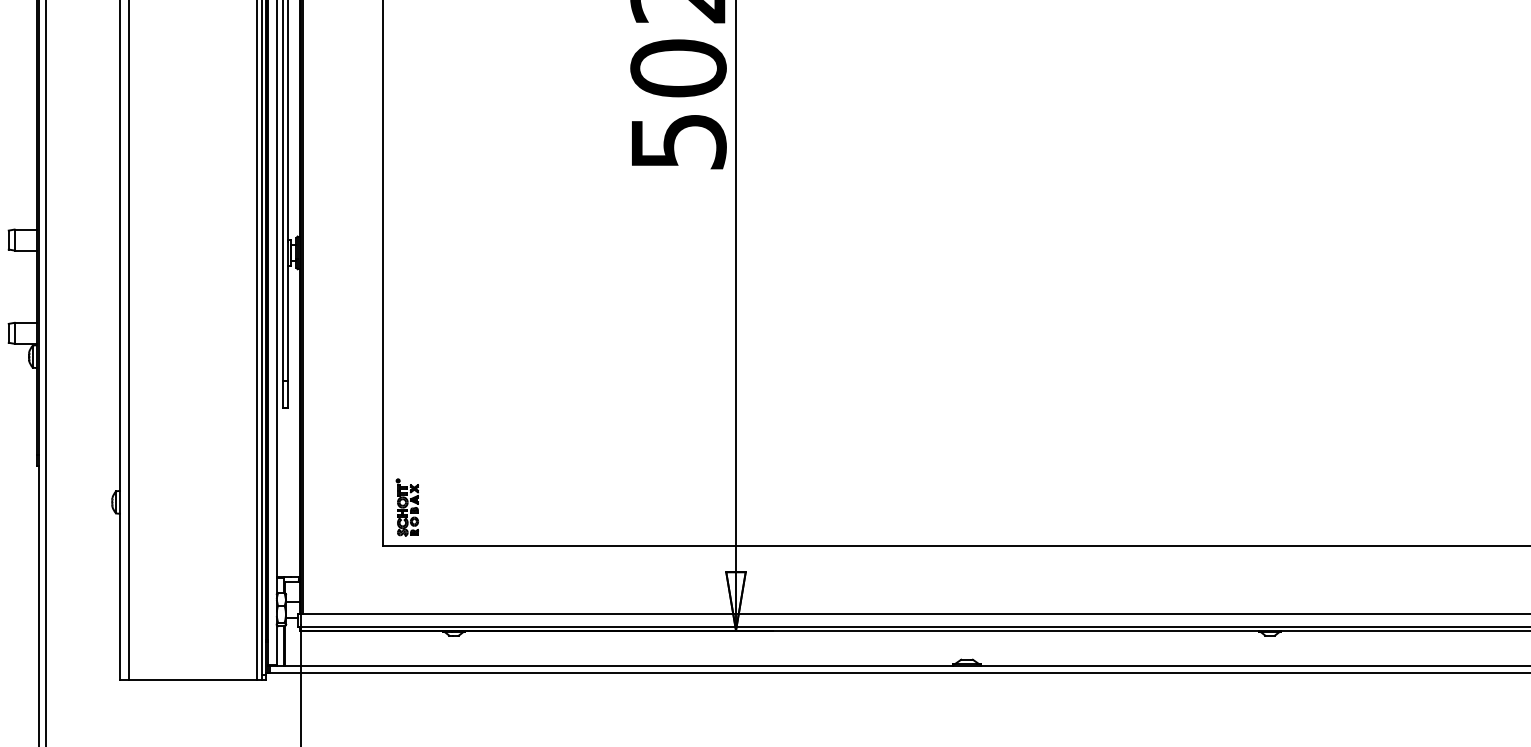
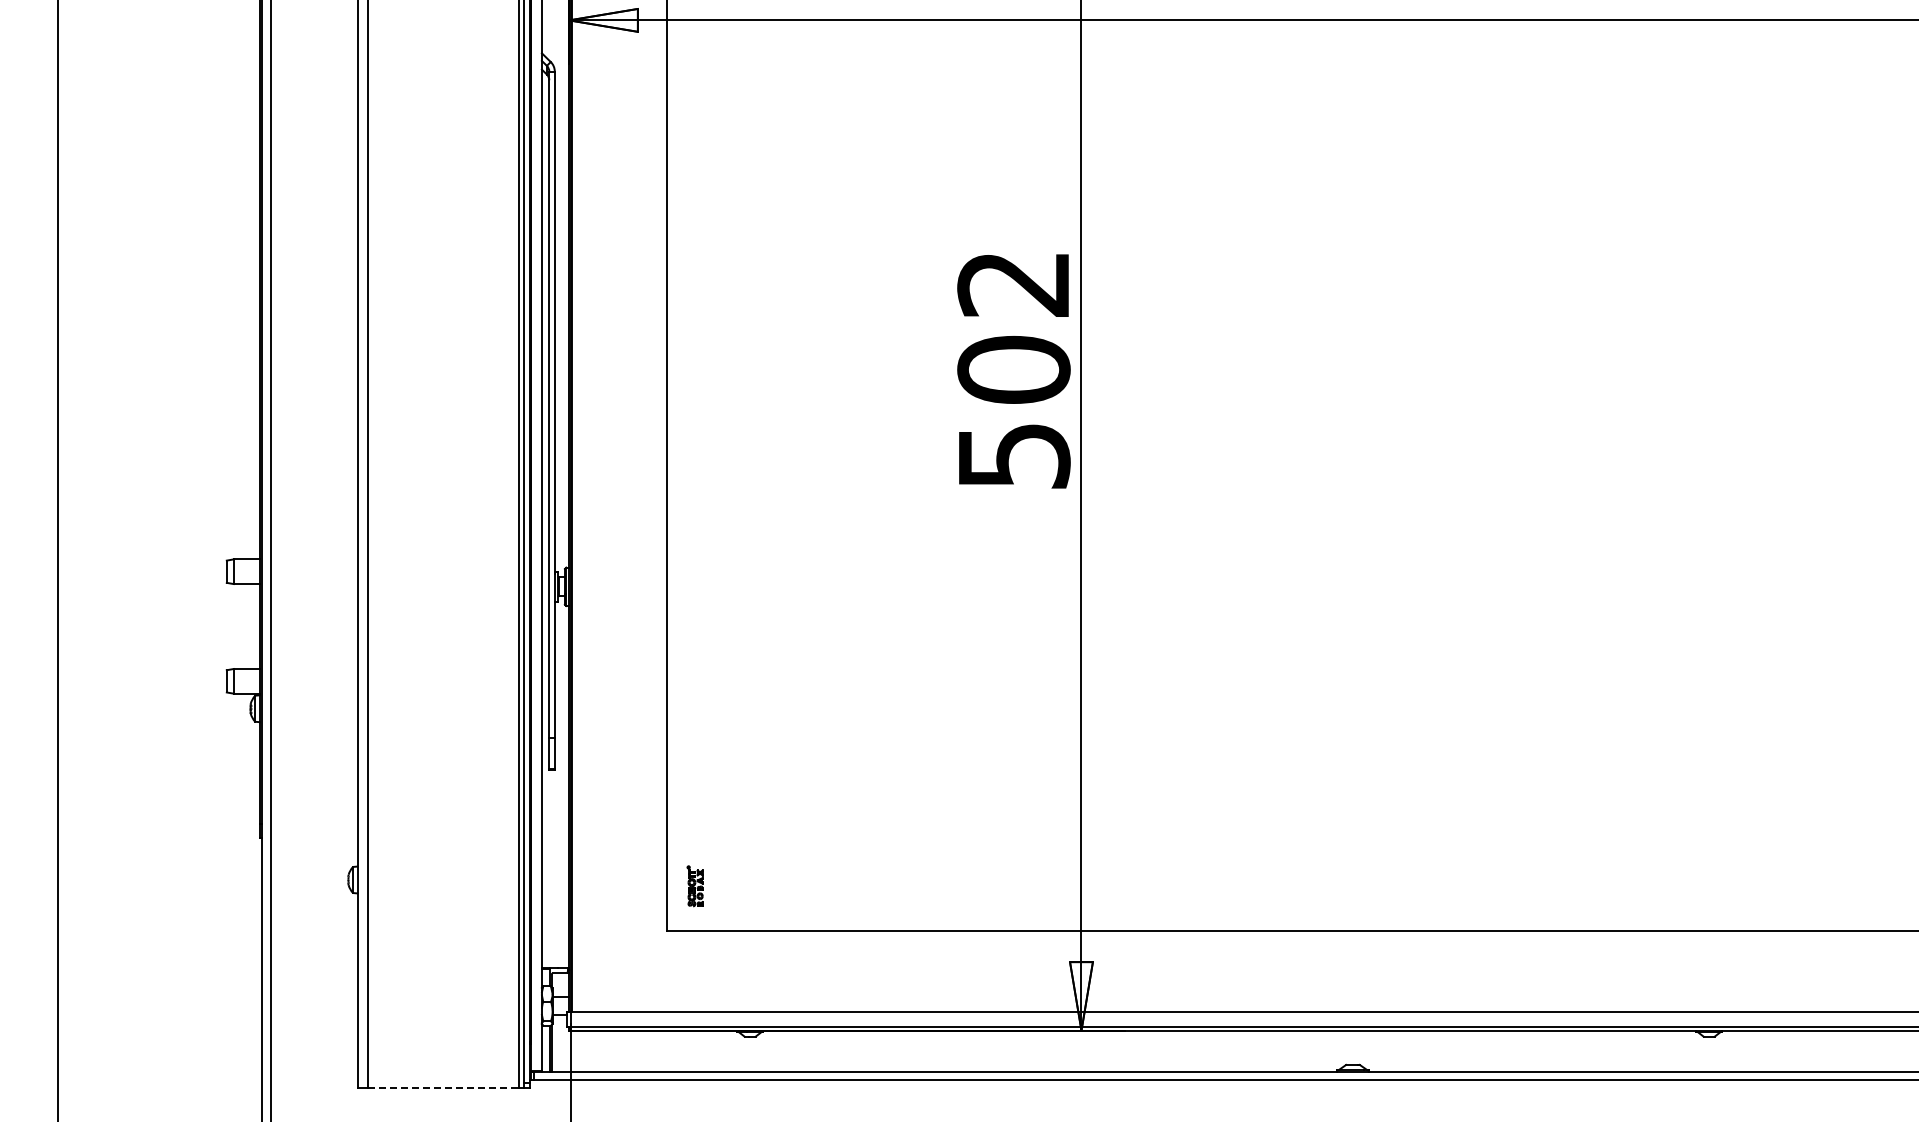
part: (406, 507) -> (694, 886), size x0.6
line: (194, 679) -> (444, 1088), solid -> dashed

